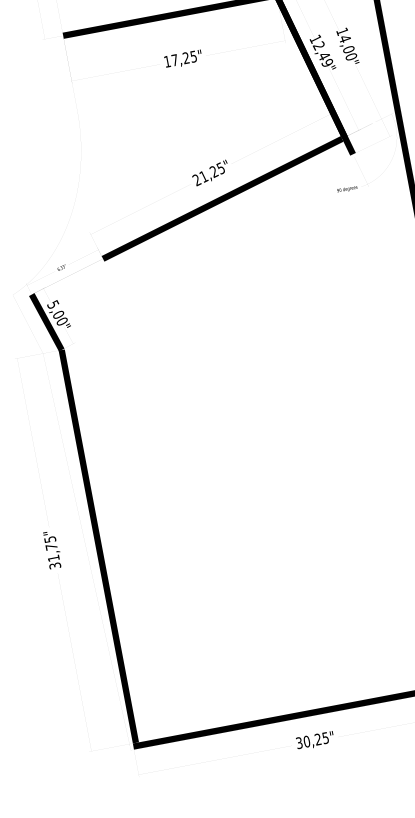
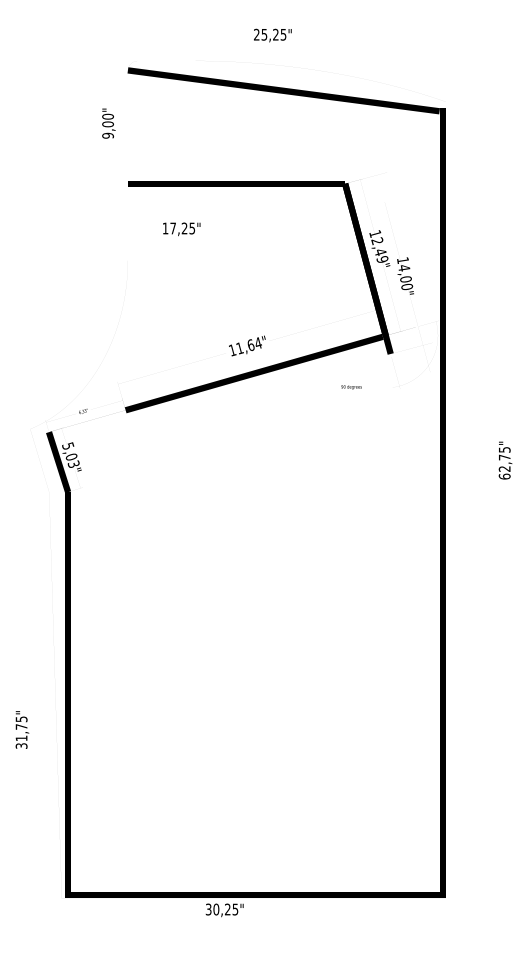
text: (347, 45) -> (405, 275), moved
text: (183, 59) -> (181, 229), moved
text: (207, 174) -> (244, 346), 21,25" -> 11,64"
text: (347, 189) -> (351, 387), moved
text: (61, 320) -> (73, 463), 5,00" -> 5,03"
text: (52, 549) -> (22, 729), moved
text: (315, 741) -> (224, 910), moved

